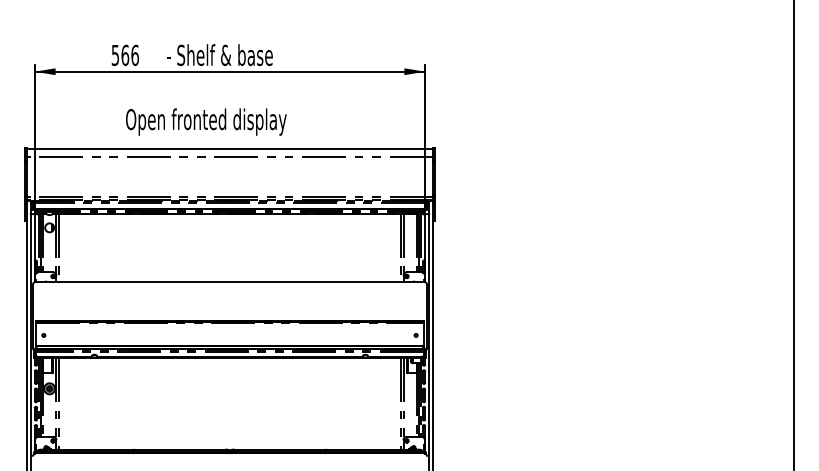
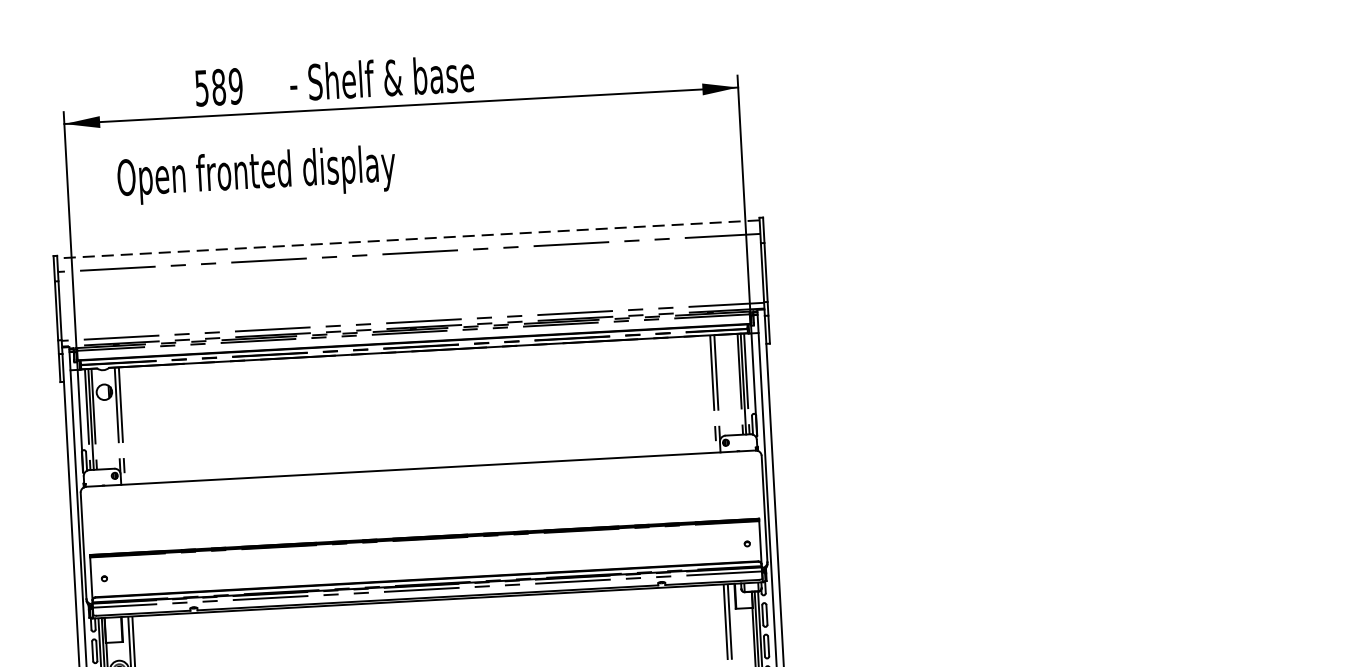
text: (130, 54) -> (227, 85), 566 -> 589
text: (206, 121) -> (256, 173), moved
line: (229, 149) -> (407, 240), solid -> dashed

